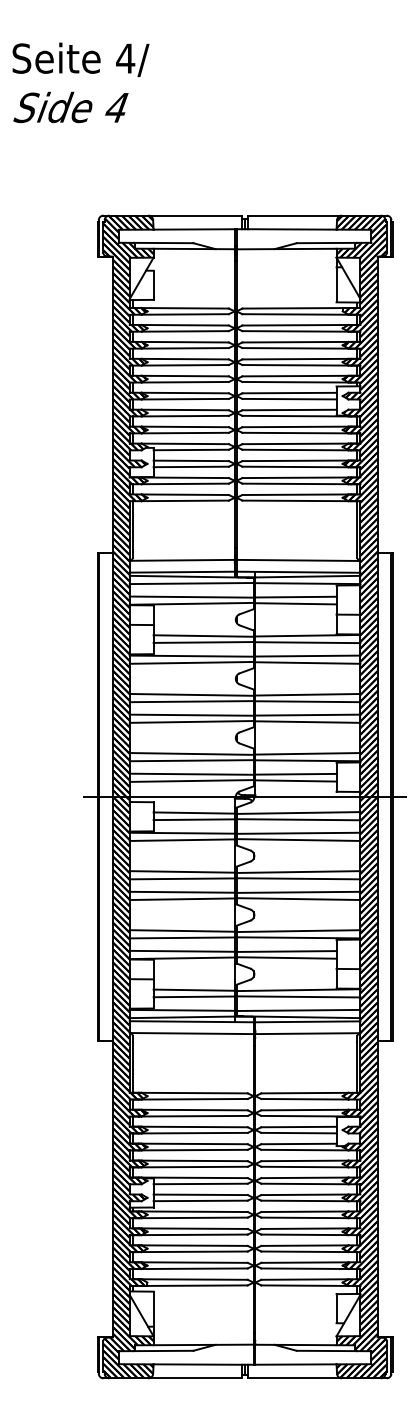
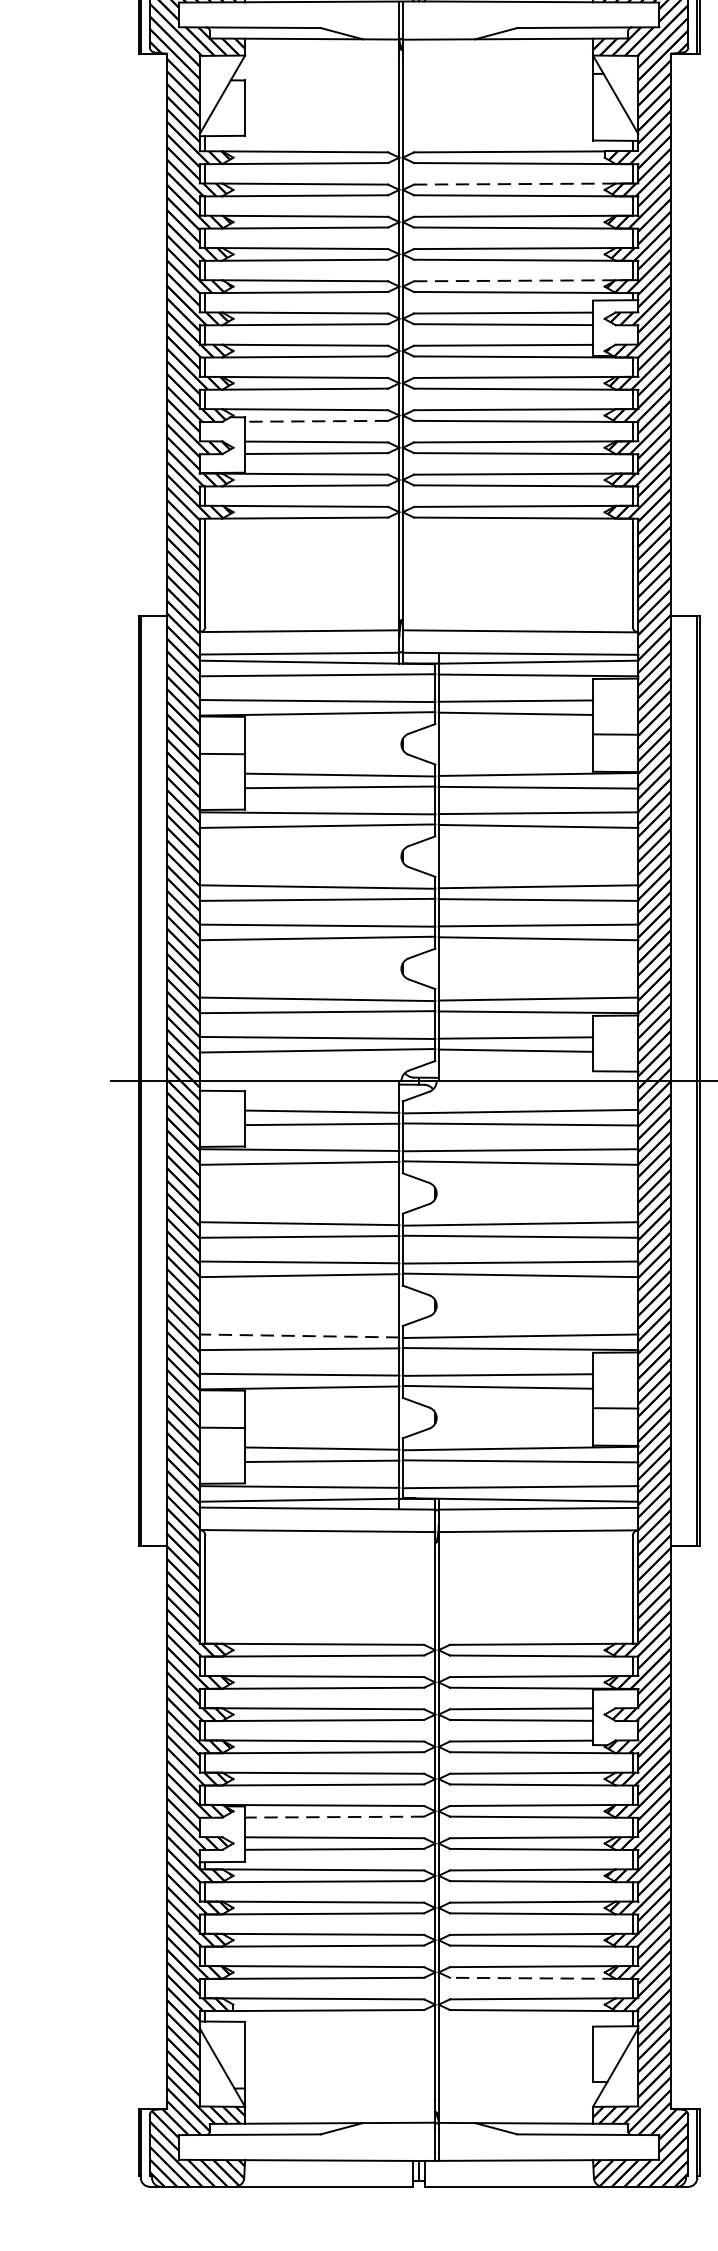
line: (297, 325) -> (518, 184), solid -> dashed
line: (297, 376) -> (518, 281), solid -> dashed
line: (191, 450) -> (317, 422), solid -> dashed
line: (182, 930) -> (300, 1335), solid -> dashed
line: (200, 1183) -> (334, 1816), solid -> dashed
line: (304, 1268) -> (532, 1977), solid -> dashed

